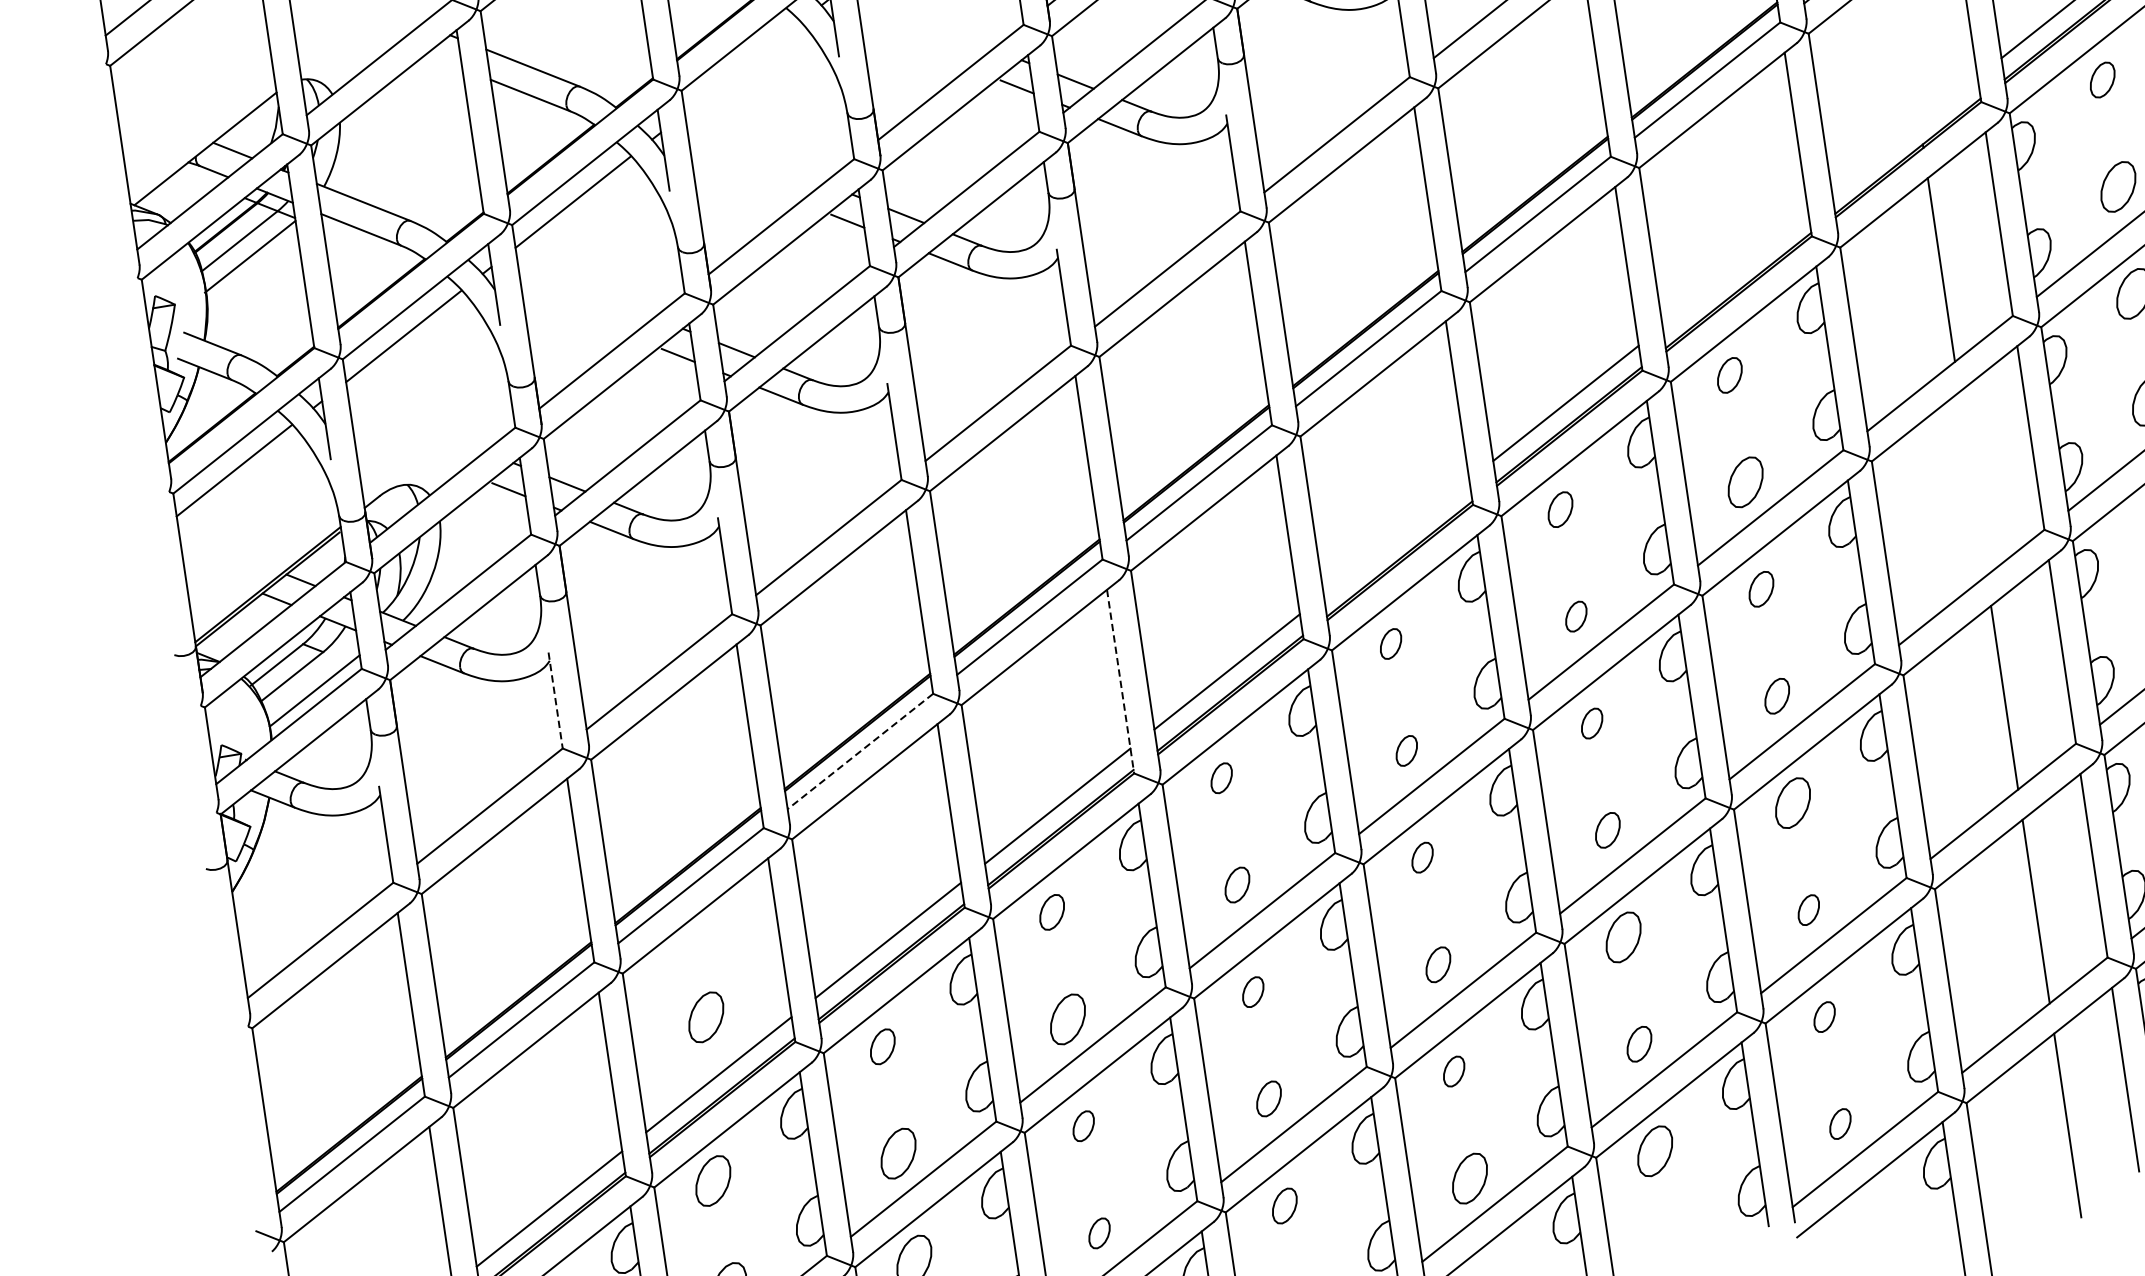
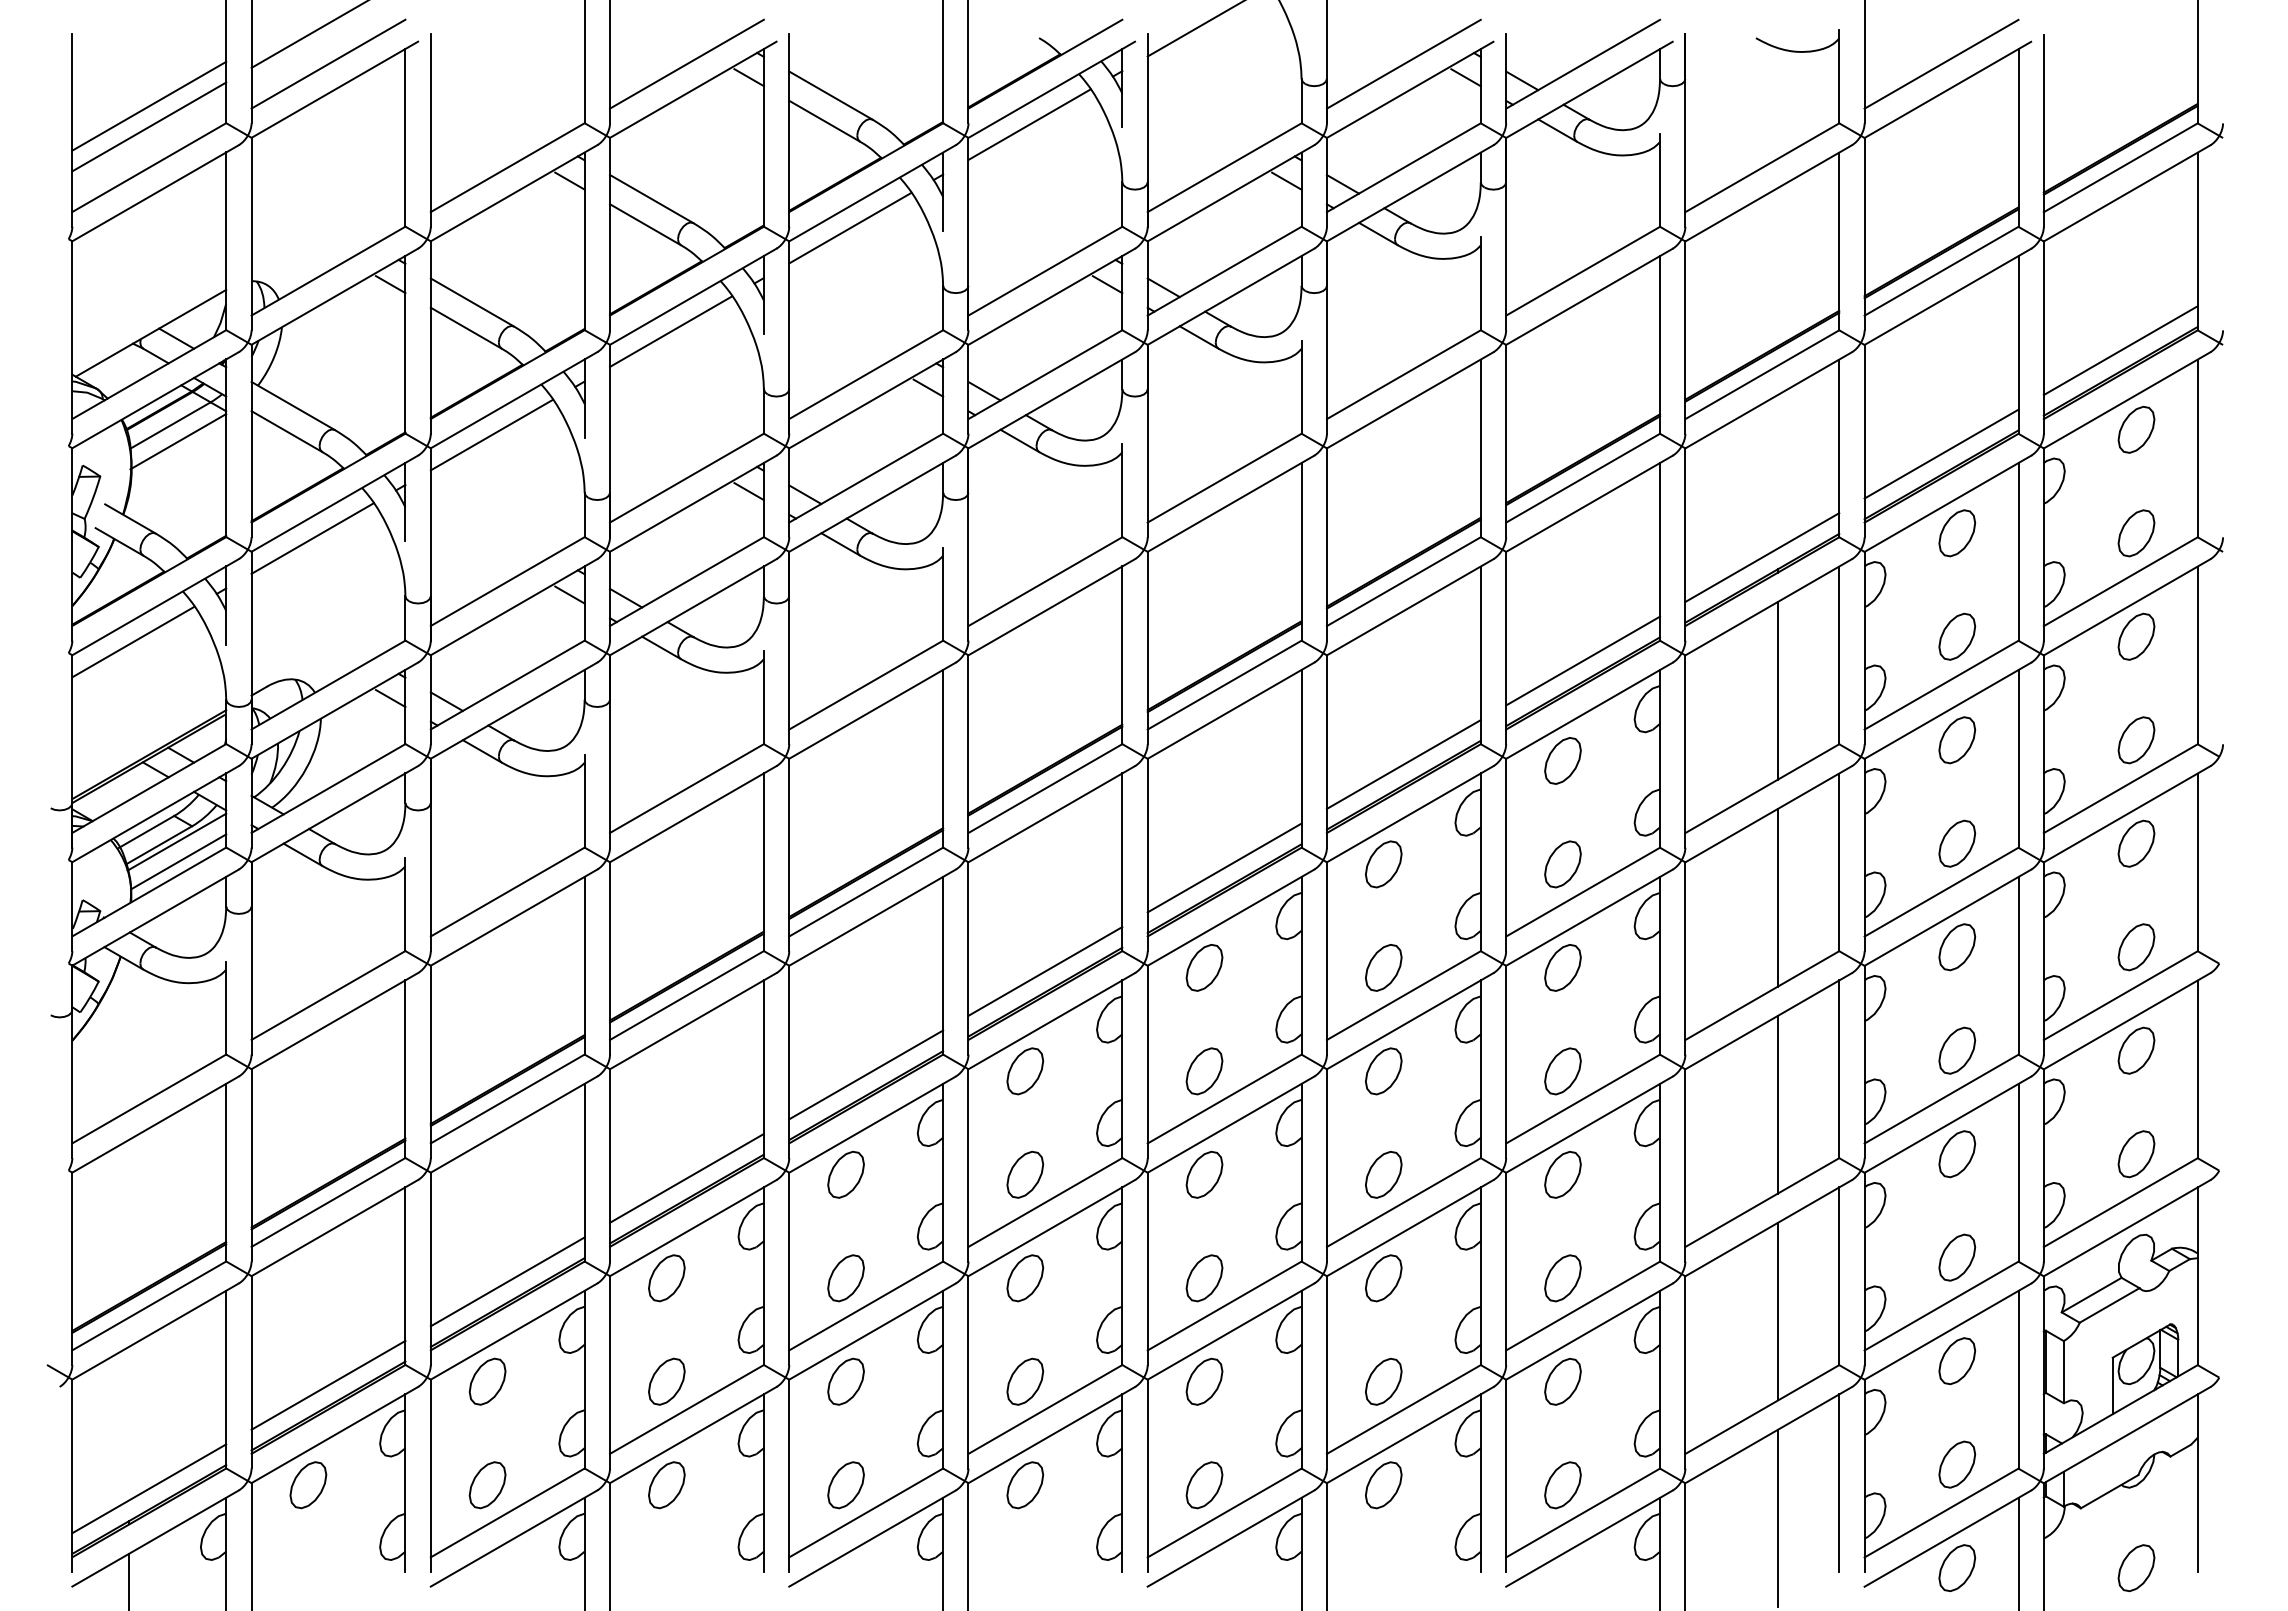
line: (445, 61) -> (390, 284), added
line: (743, 67) -> (671, 331), added
part: (2102, 80) -> (1957, 533), size x1.43
line: (1905, 134) -> (1762, 557), added
line: (1735, 268) -> (1583, 660), added
part: (1729, 375) -> (1562, 760), size x1.43
line: (1973, 483) -> (1778, 897), added
part: (1560, 509) -> (1383, 864), size x1.43
line: (1396, 537) -> (1224, 867), added
part: (1760, 588) -> (1562, 967), size x1.43
part: (1575, 616) -> (1383, 967), size x1.67
part: (1390, 643) -> (1204, 967), size x1.67
line: (309, 670) -> (176, 841), added
line: (1120, 681) -> (943, 965), dashed -> solid
part: (1776, 696) -> (1562, 1071), size x1.43
line: (555, 701) -> (405, 905), dashed -> solid
part: (1591, 723) -> (1383, 1071), size x1.67
line: (859, 751) -> (686, 995), dashed -> solid
part: (1406, 751) -> (1204, 1071), size x1.67
part: (1221, 778) -> (1025, 1071), size x1.67
part: (1607, 830) -> (1383, 1174), size x1.43
part: (1422, 857) -> (1204, 1174), size x1.67
part: (1237, 884) -> (1025, 1174), size x1.43
part: (1808, 910) -> (1562, 1278), size x1.67
part: (1051, 912) -> (845, 1174), size x1.43
part: (1438, 964) -> (1204, 1278), size x1.43
part: (1253, 992) -> (1025, 1278), size x1.67
part: (1824, 1016) -> (1562, 1381), size x1.67
part: (705, 1017) -> (503, 1225), removed
part: (1639, 1044) -> (1383, 1381), size x1.43
part: (882, 1047) -> (666, 1278), size x1.43
part: (1454, 1071) -> (1204, 1381), size x1.67
part: (1269, 1098) -> (1025, 1381), size x1.43
part: (1839, 1124) -> (1562, 1485), size x1.67
part: (1083, 1126) -> (845, 1381), size x1.67
part: (1285, 1206) -> (1025, 1485), size x1.43
part: (1099, 1233) -> (845, 1485), size x1.67

